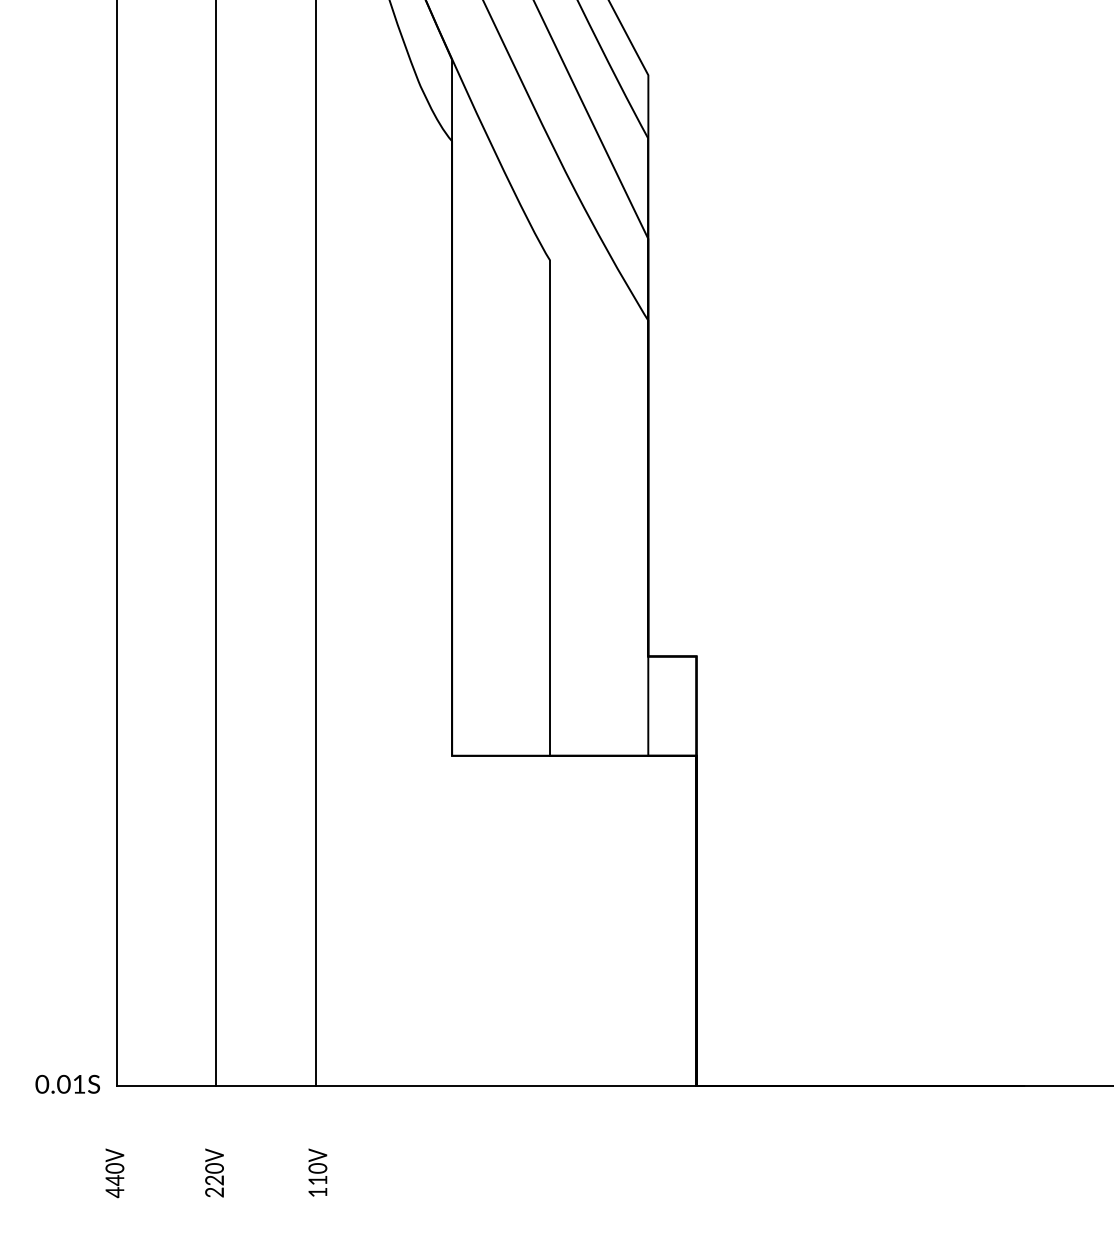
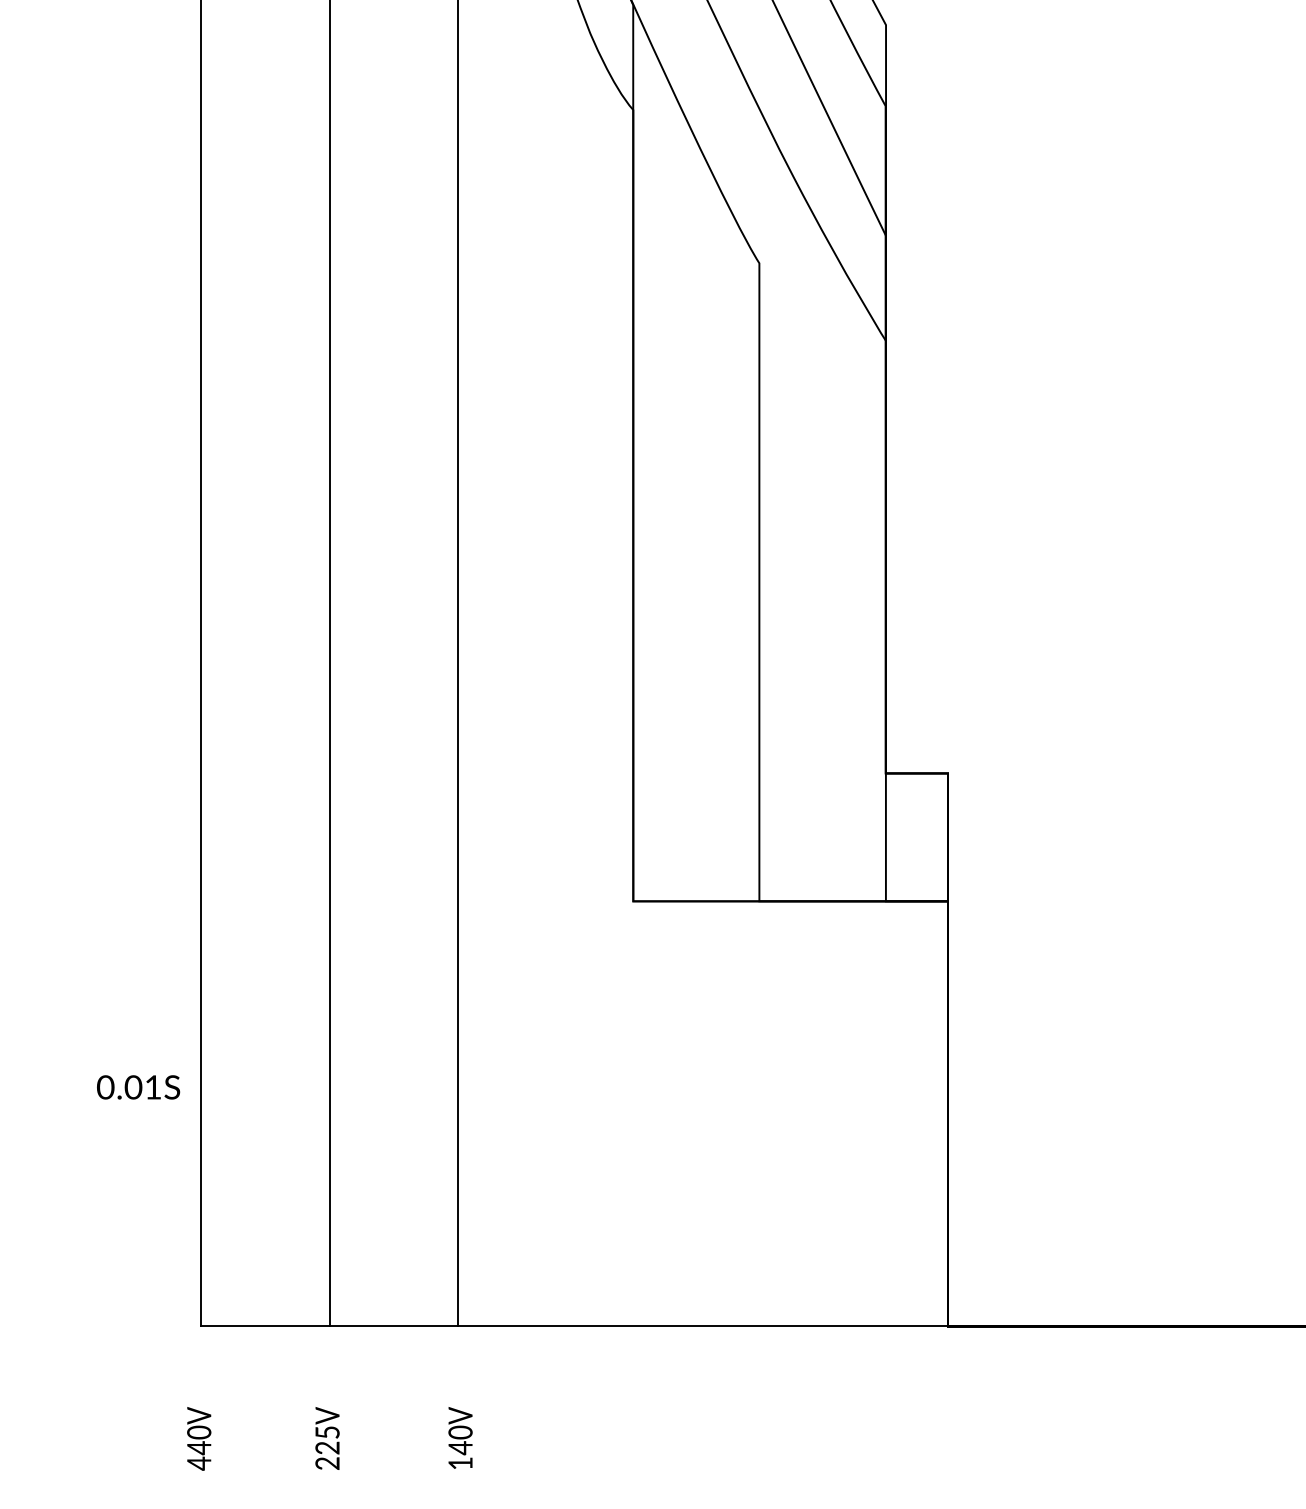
text: (67, 1083) -> (138, 1086), moved
text: (214, 1168) -> (327, 1432), 220V -> 225V
text: (317, 1180) -> (460, 1448), 110V -> 140V

